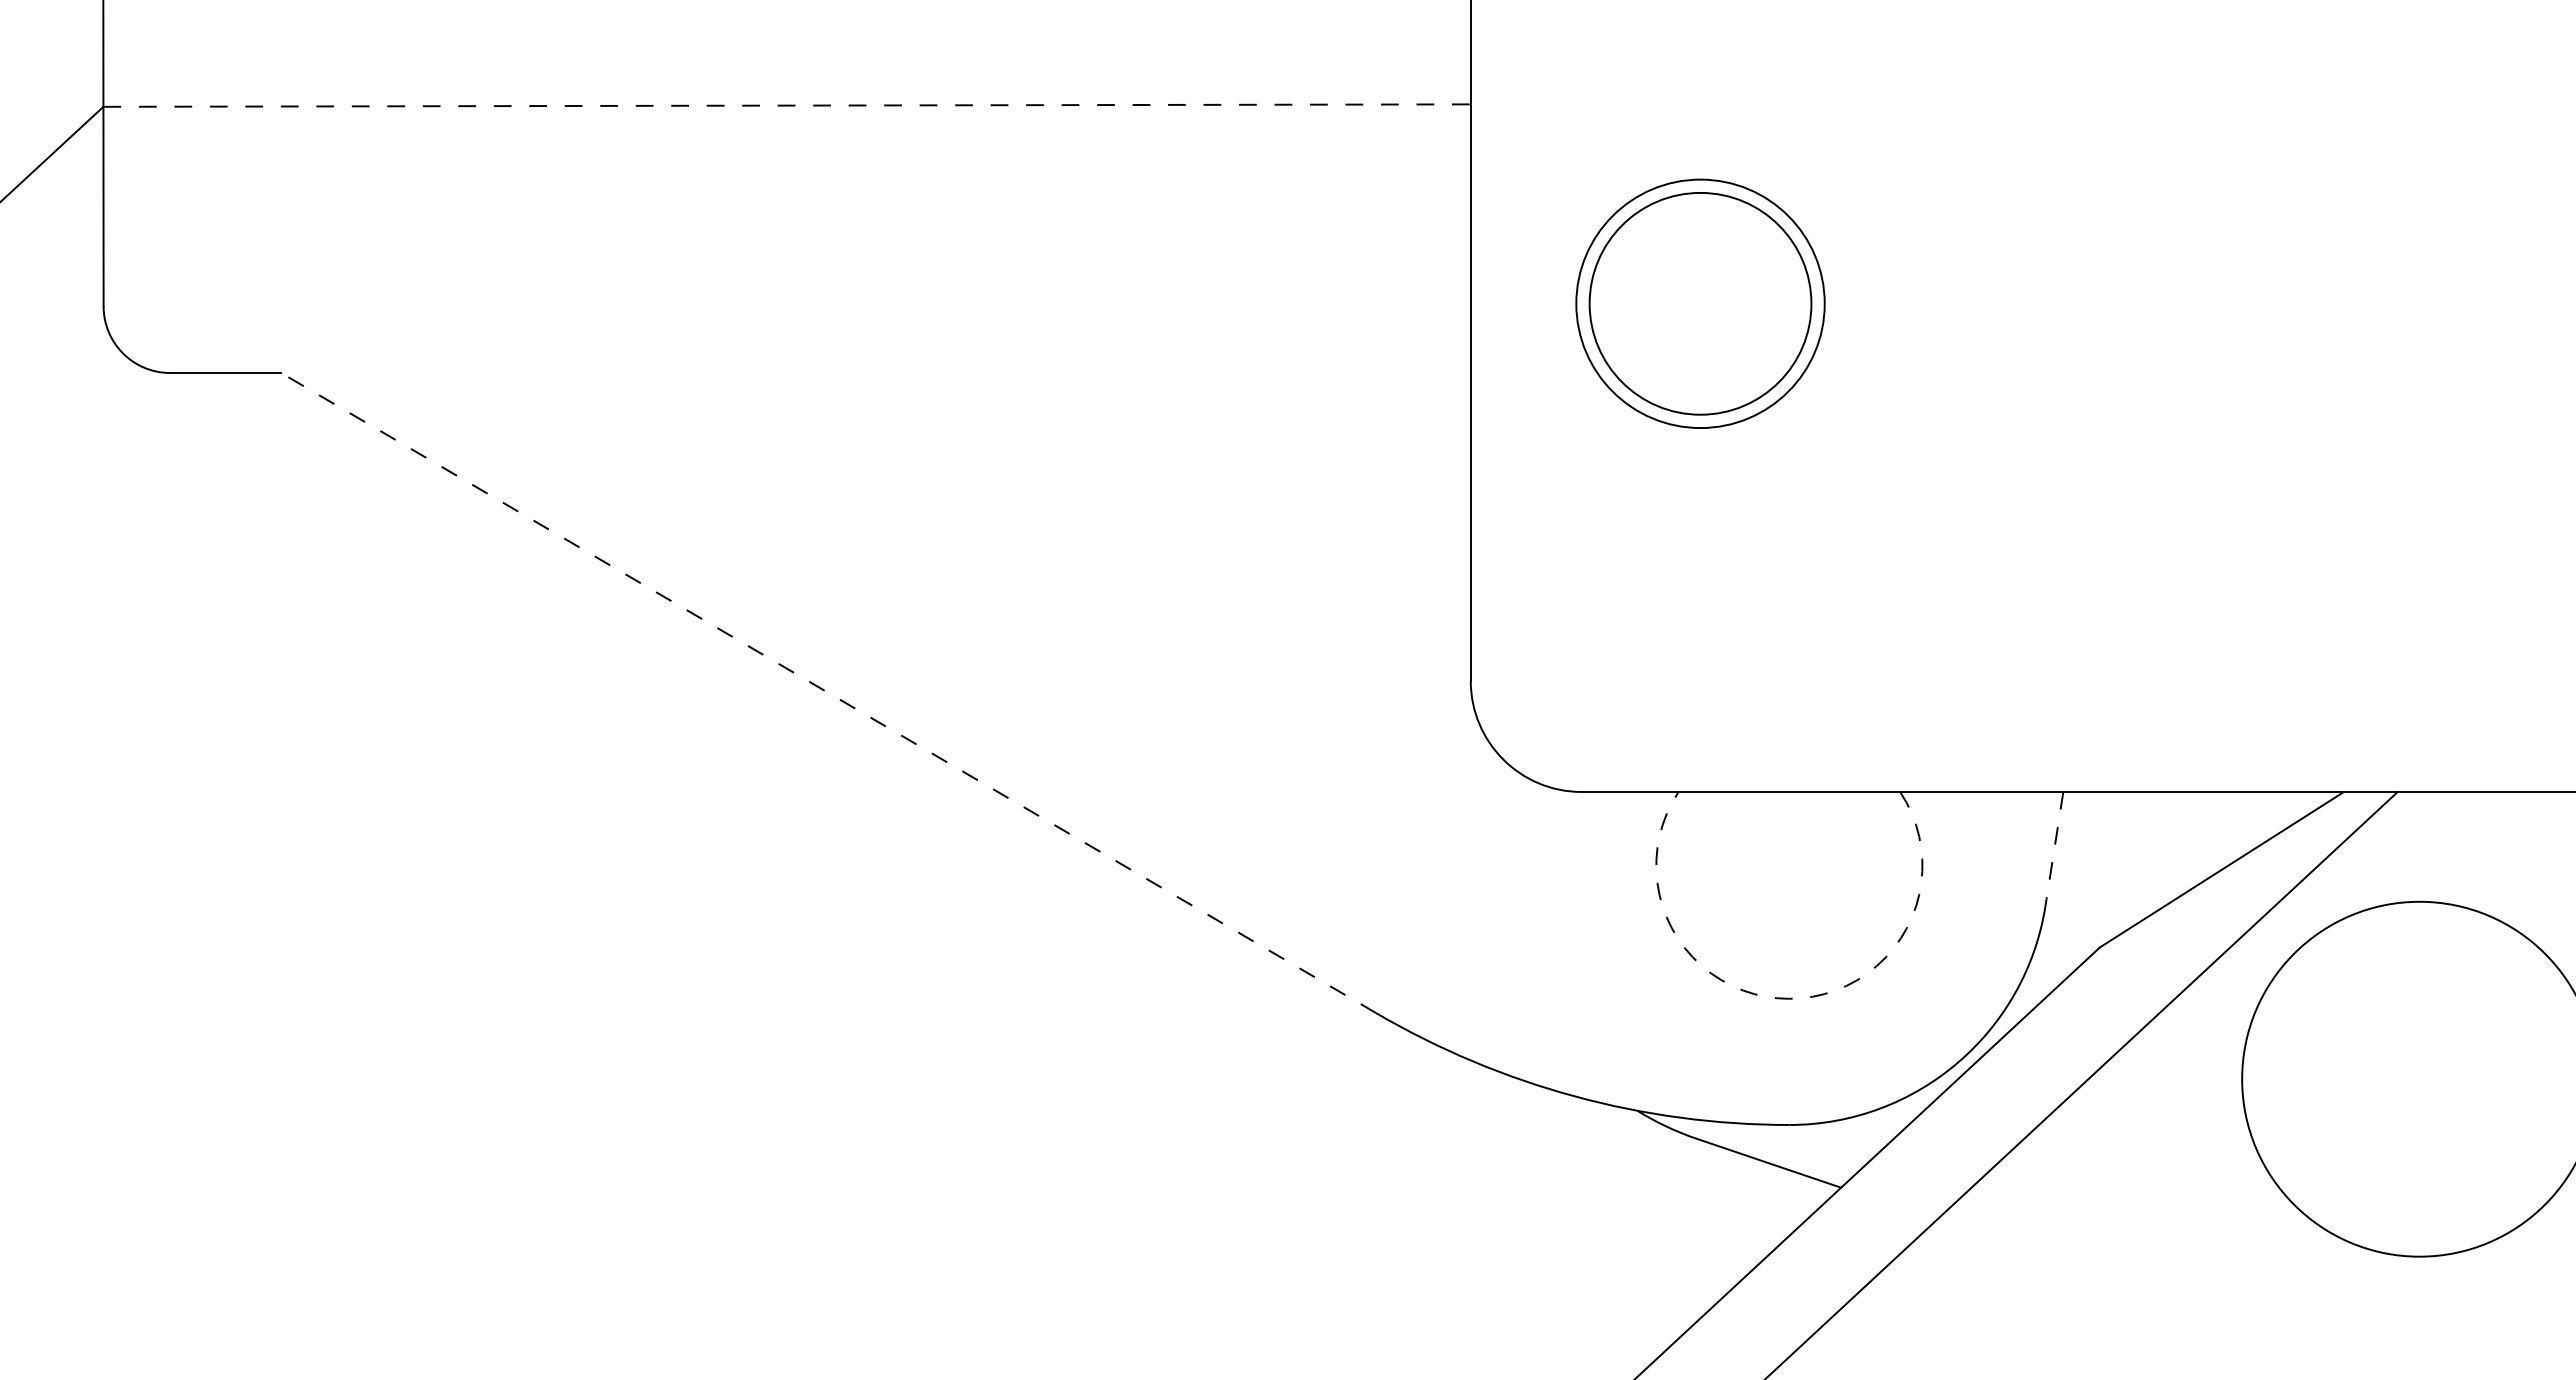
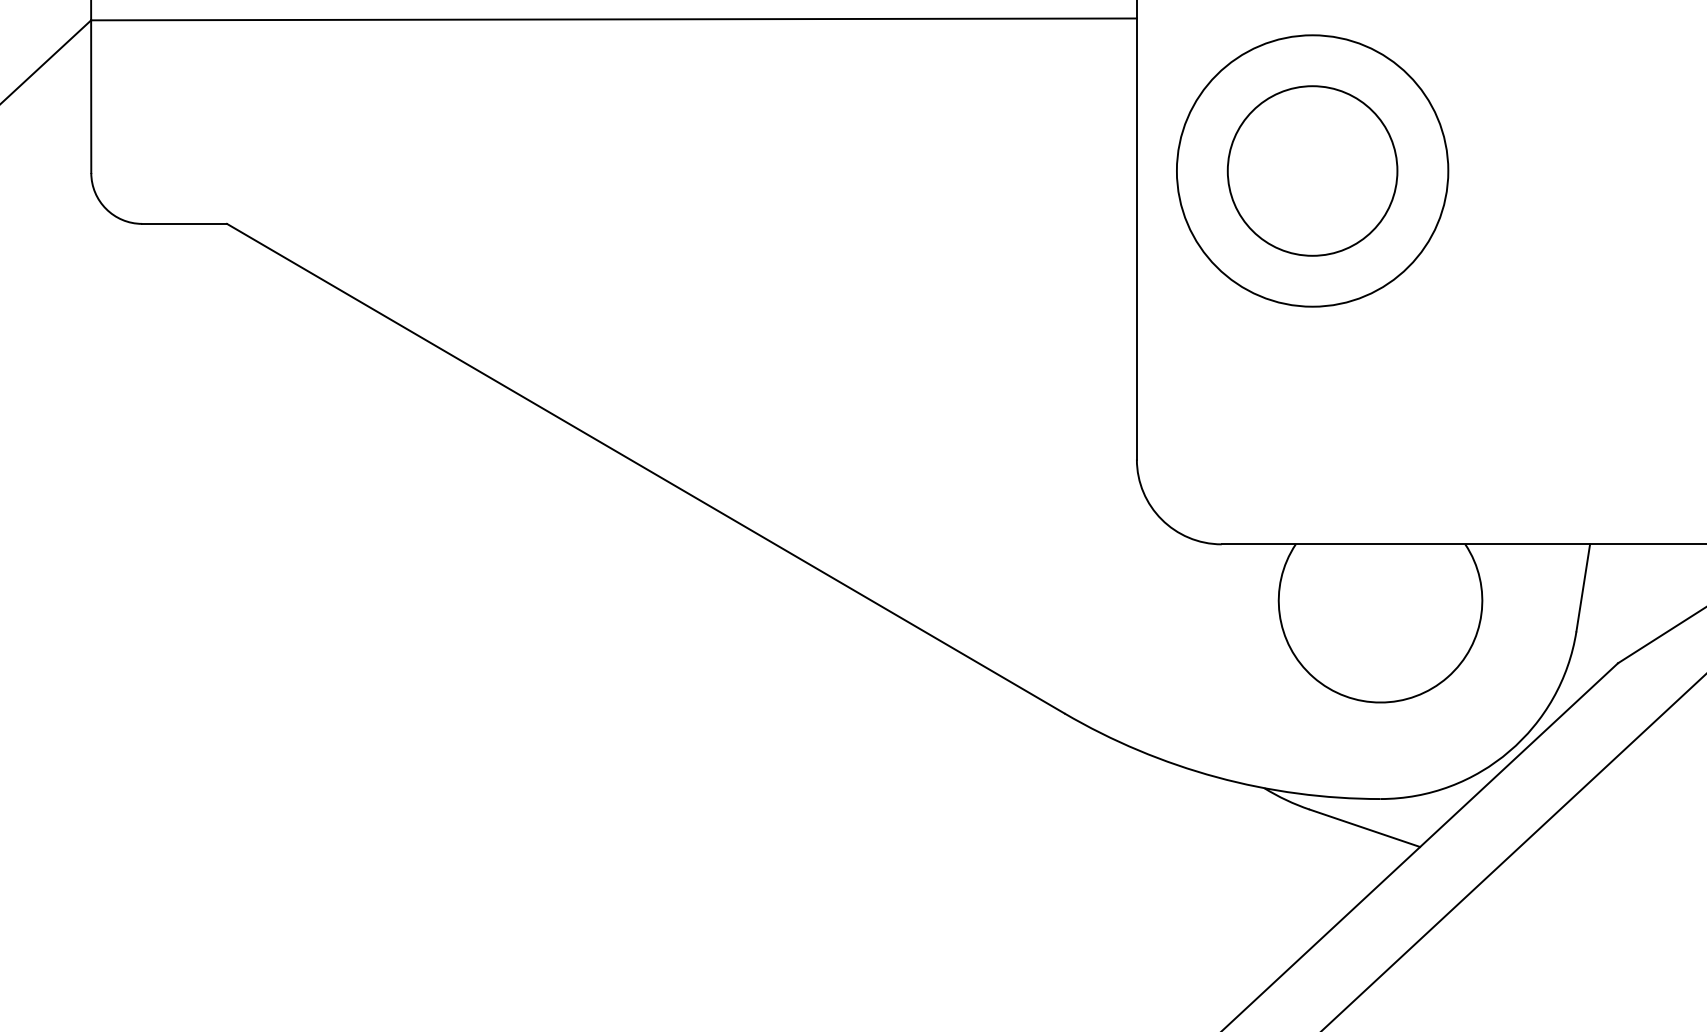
line: (787, 105) -> (614, 19), dashed -> solid
circle: (1700, 303) -> (1312, 170), size x1.43
line: (828, 692) -> (645, 468), dashed -> solid
line: (2054, 848) -> (1583, 587), dashed -> solid
arc: (1789, 998) -> (1380, 702), dashed -> solid

